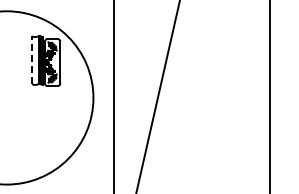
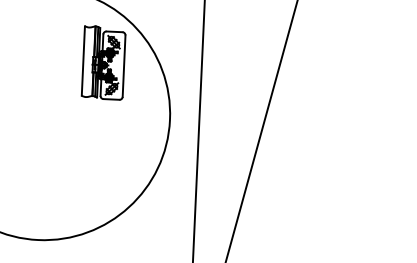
line: (32, 60) -> (83, 61), dashed -> solid

